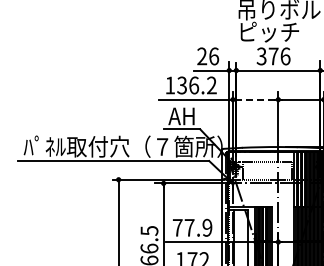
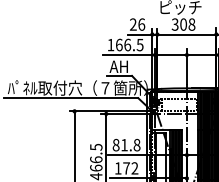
text: (279, 56) -> (187, 24), 376 -> 308
text: (196, 85) -> (129, 45), 136.2 -> 166.5
line: (255, 99) -> (170, 54), dashed -> solid
text: (192, 227) -> (126, 144), 77.9 -> 81.8

